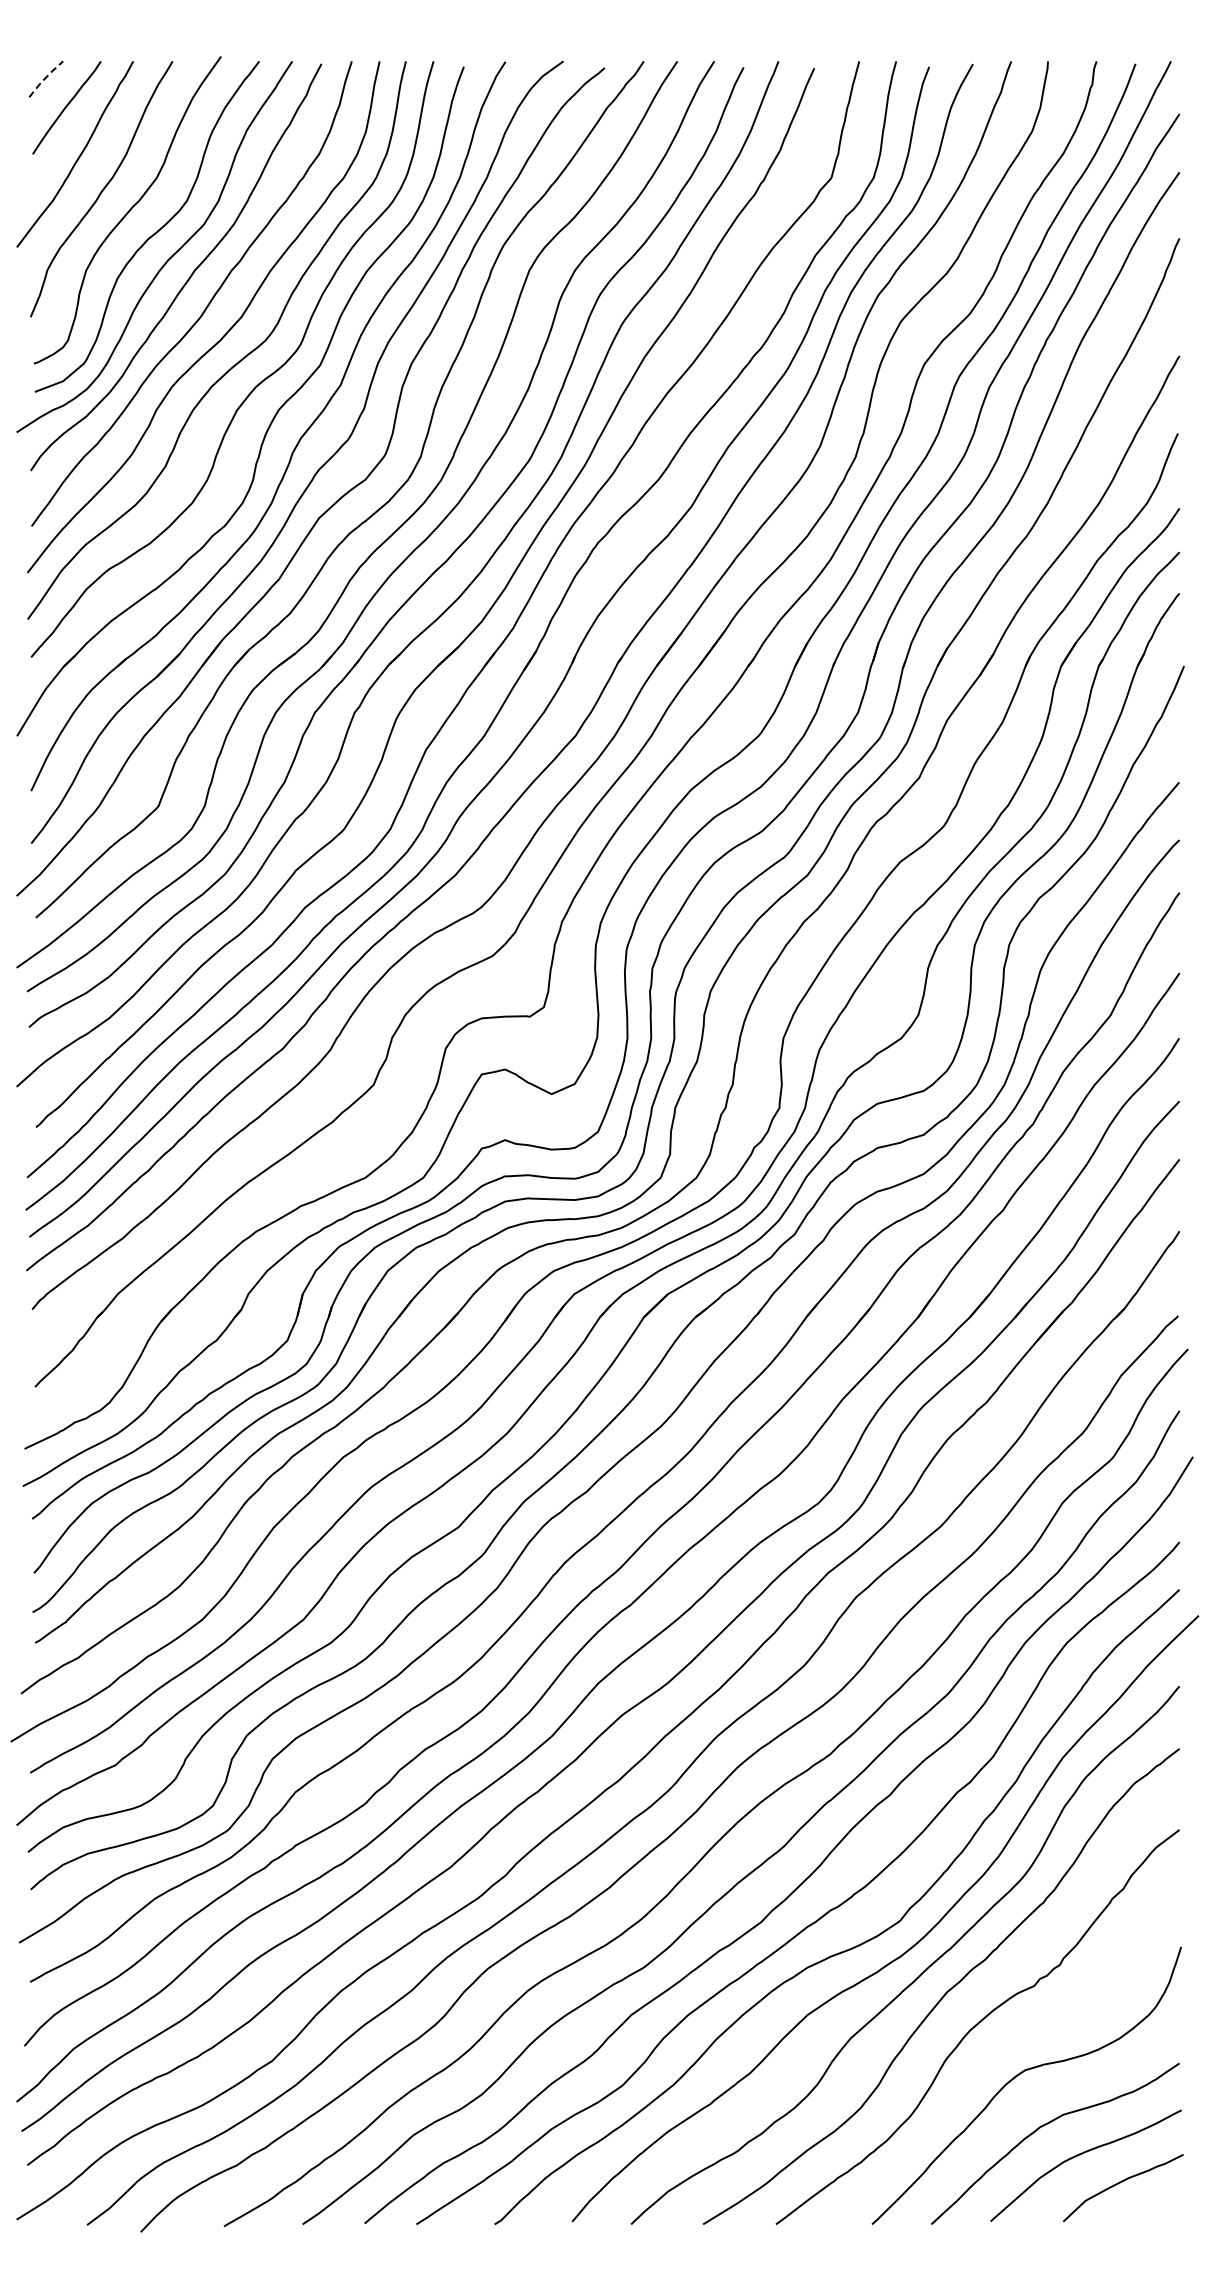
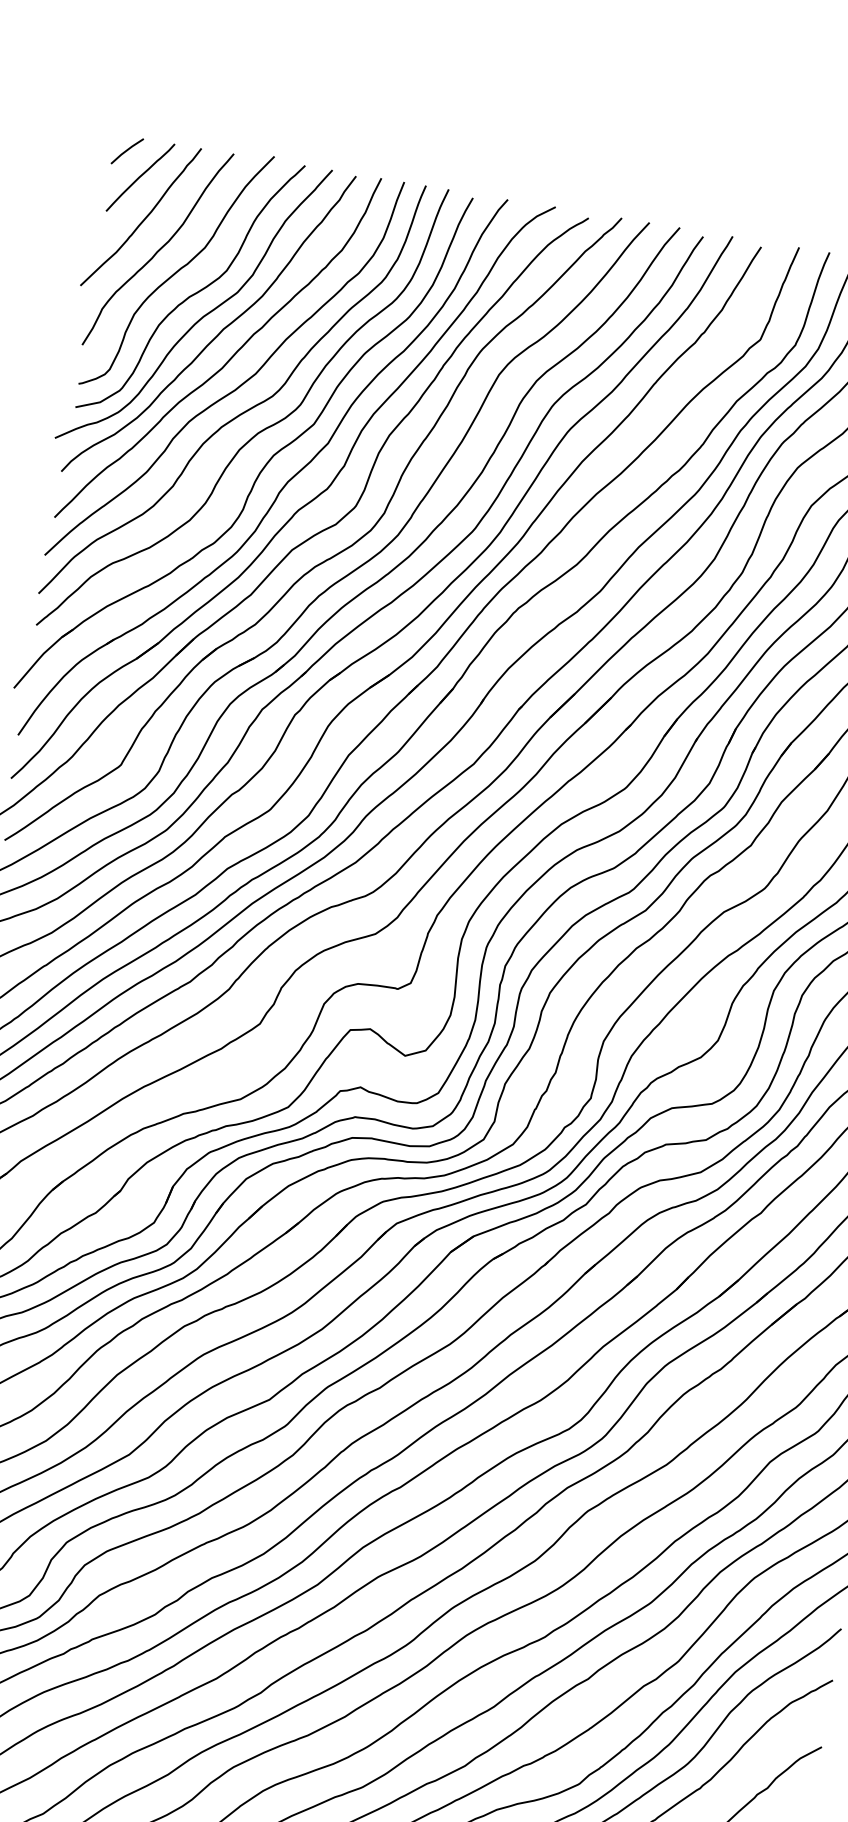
line: (45, 78) -> (126, 150), dashed -> solid

